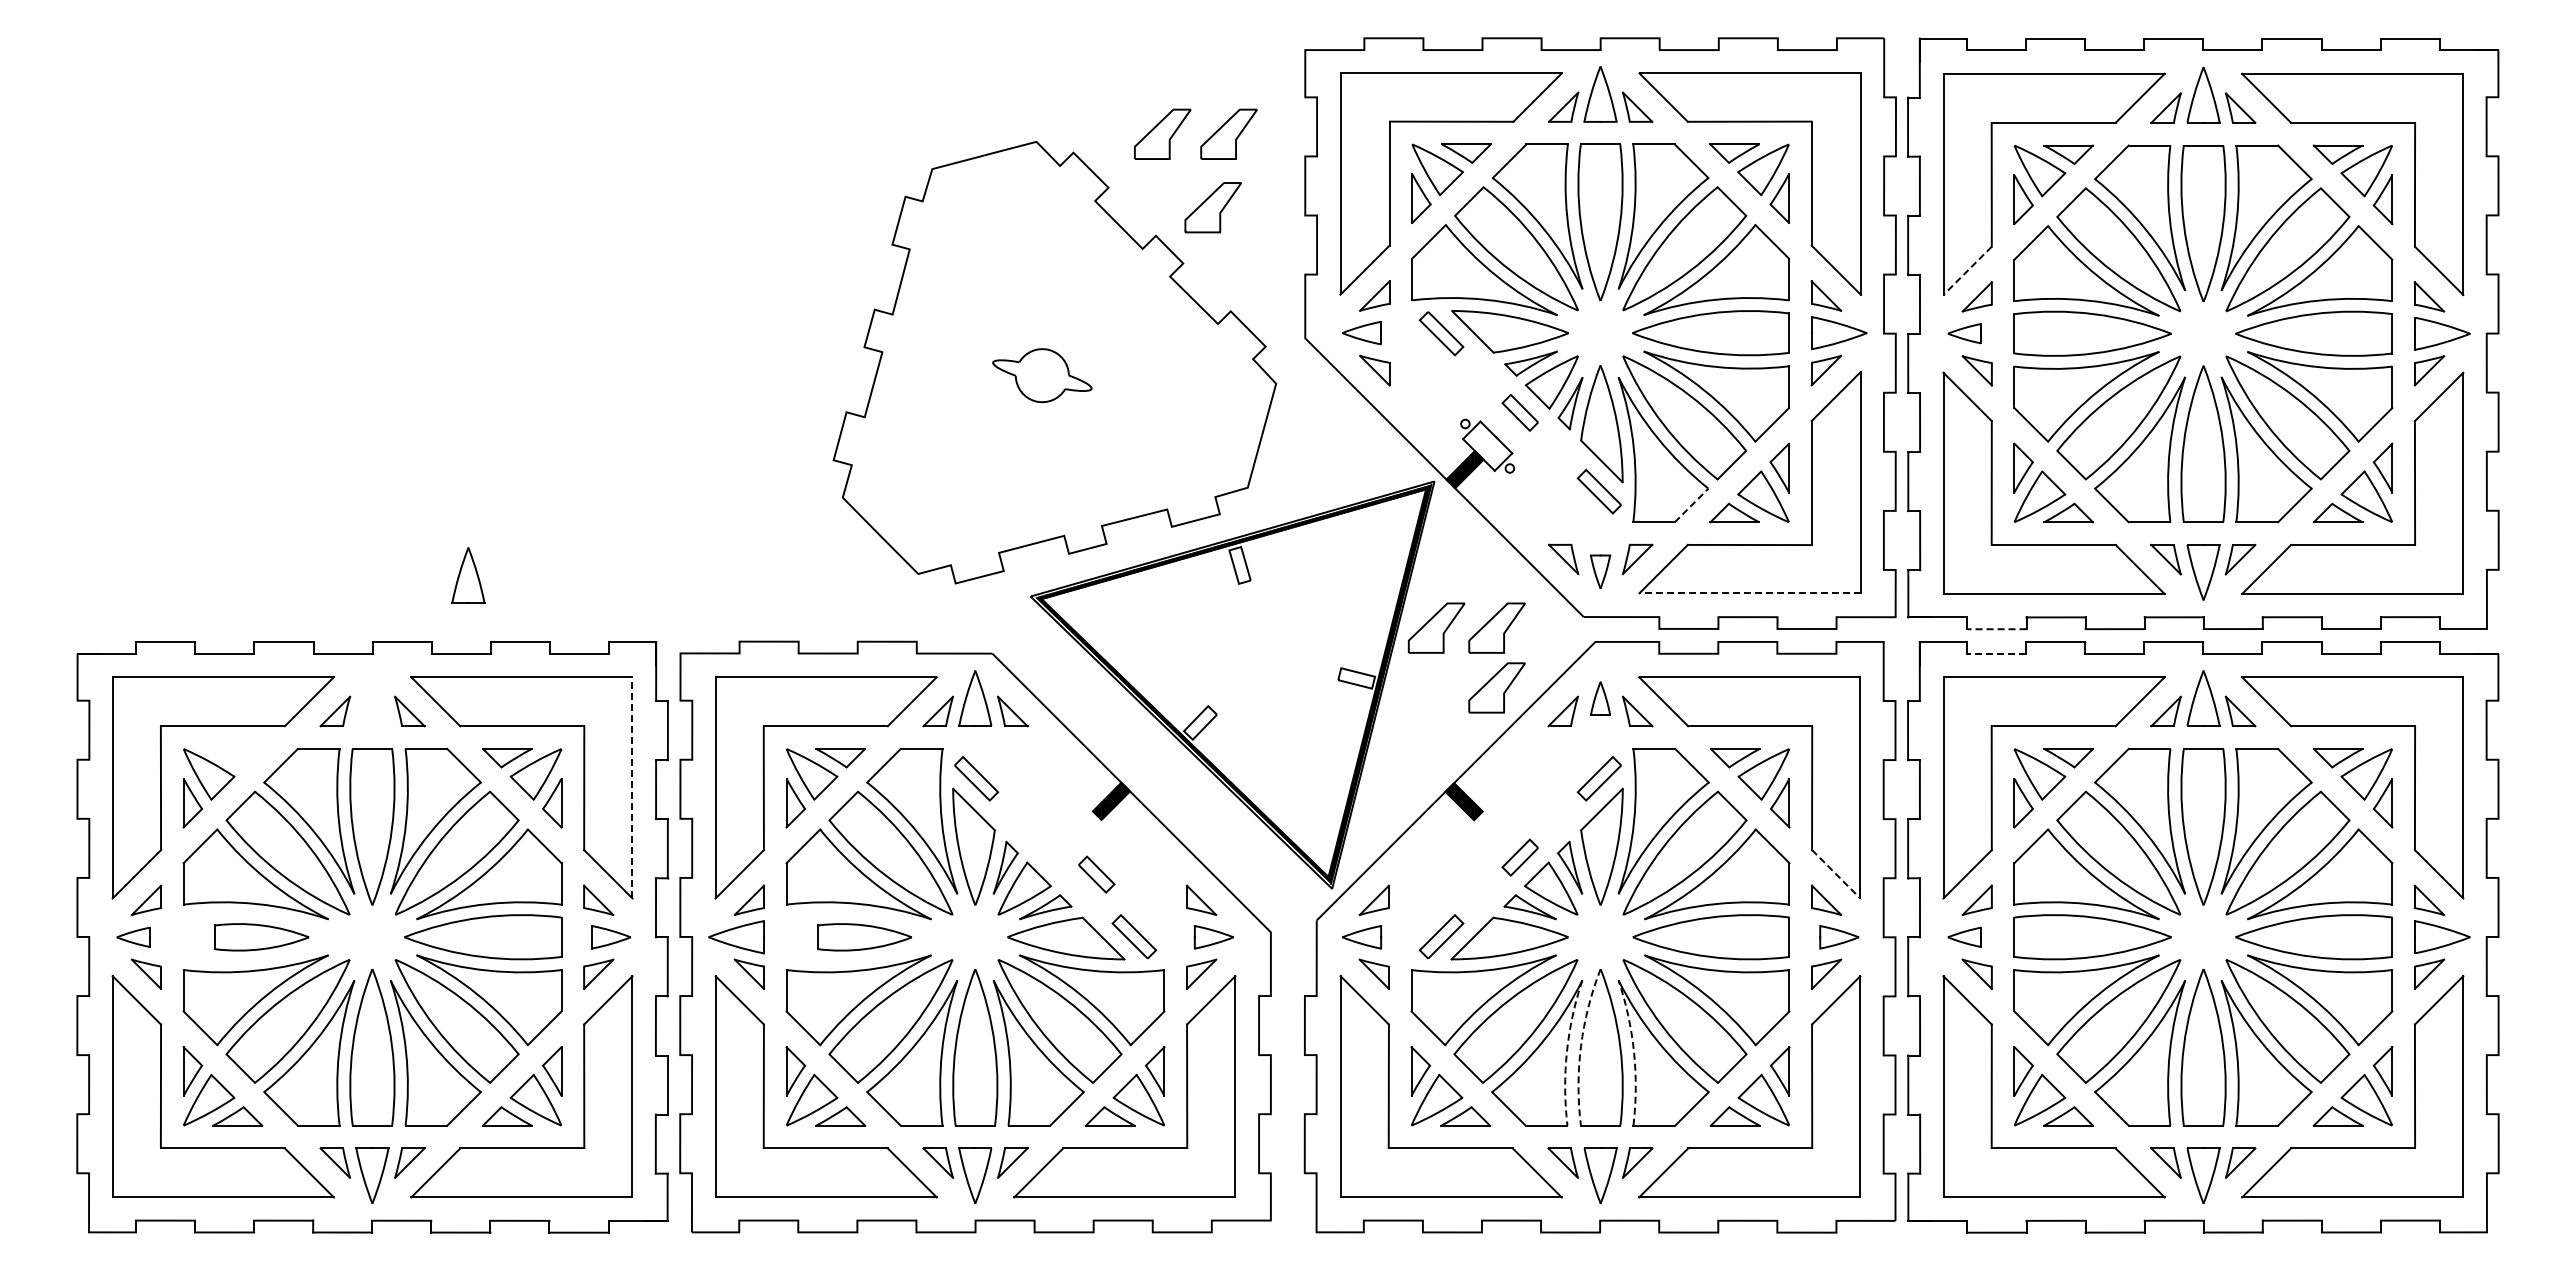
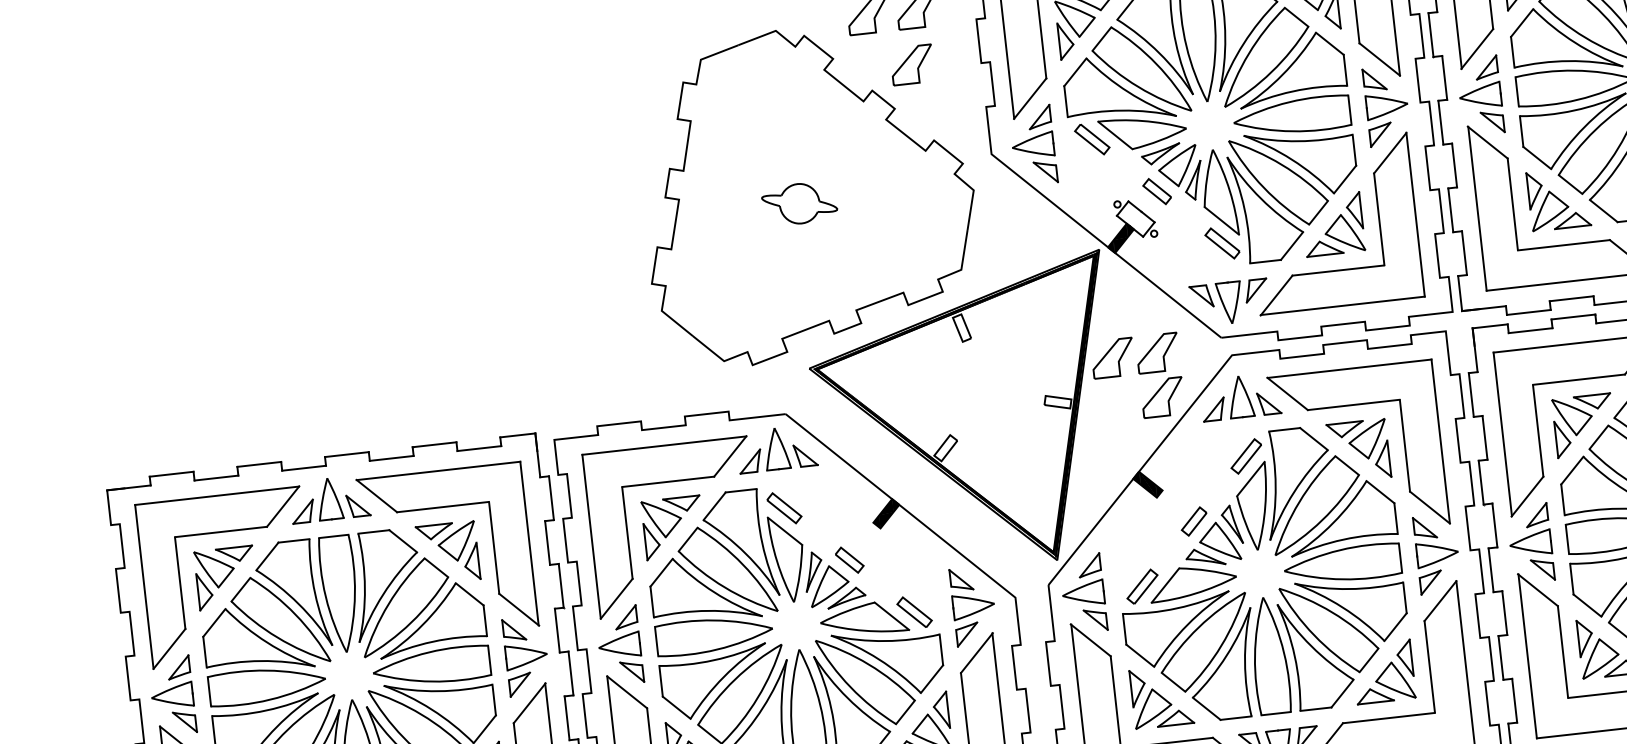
line: (1967, 271) -> (1477, 49), dashed -> solid
part: (1361, 332) -> (1032, 145), size x1.43
part: (1964, 333) -> (1480, 95), size x1.67
line: (1691, 505) -> (1291, 246), dashed -> solid
part: (1600, 571) -> (1229, 302), size x1.67
part: (468, 575) -> (329, 498), moved
line: (1750, 592) -> (1342, 305), dashed -> solid
line: (1997, 629) -> (1529, 312), dashed -> solid
line: (1996, 653) -> (1530, 330), dashed -> solid
part: (1600, 698) -> (1240, 396), size x1.67
part: (237, 758) -> (234, 554), added
line: (631, 787) -> (529, 543), dashed -> solid
part: (1096, 874) -> (849, 560), moved
line: (1836, 874) -> (1430, 507), dashed -> solid
part: (133, 937) -> (172, 696), size x1.67
part: (261, 937) -> (267, 685), size x1.67
part: (611, 937) -> (526, 656), size x1.43
part: (864, 937) -> (714, 635), size x1.67
part: (1213, 937) -> (973, 606), size x1.43
part: (1361, 937) -> (1083, 593), size x1.43
part: (1839, 937) -> (1437, 554), size x1.43
part: (1964, 937) -> (1530, 543), size x1.67
arc: (1581, 1046) -> (1255, 656), dashed -> solid
arc: (1566, 1052) -> (1244, 662), dashed -> solid
arc: (1634, 1052) -> (1295, 656), dashed -> solid

